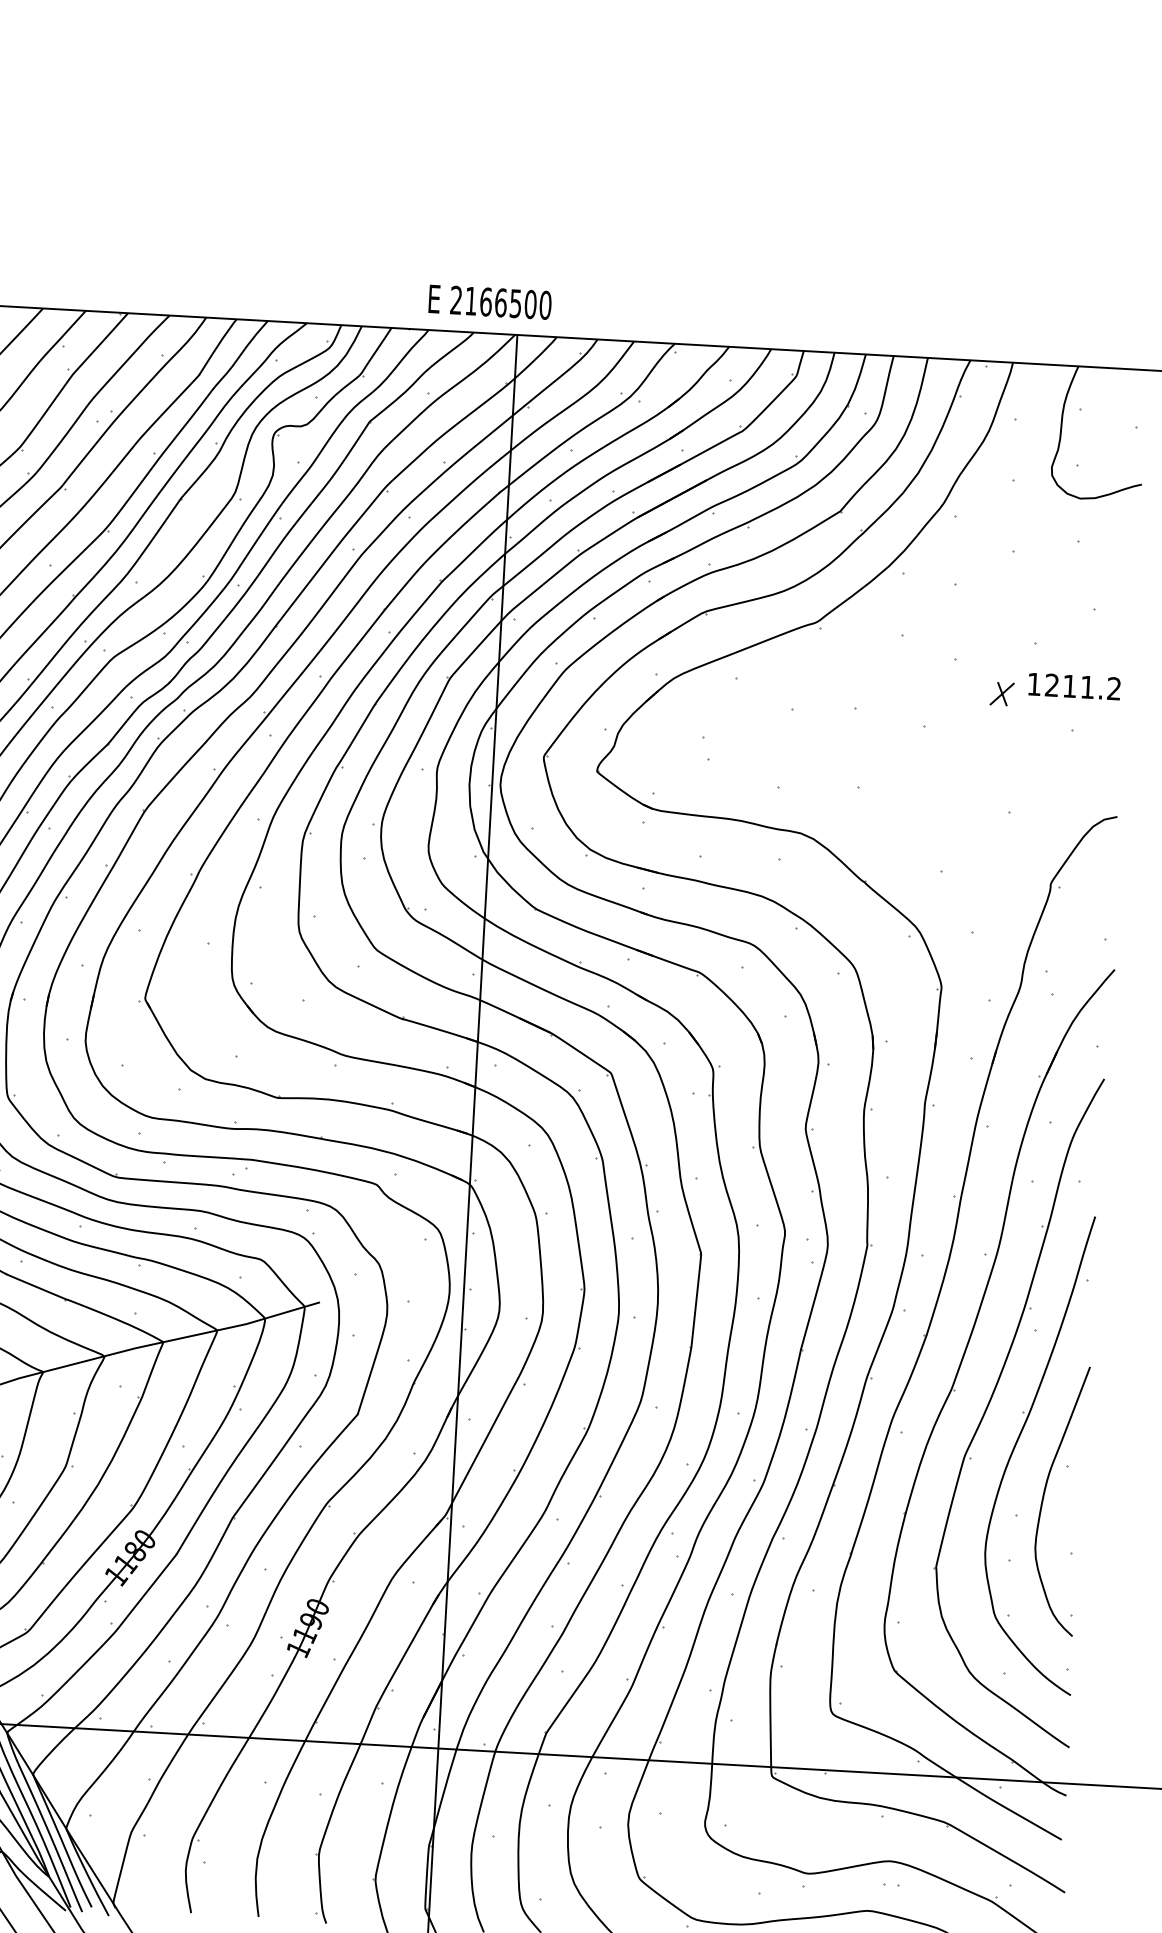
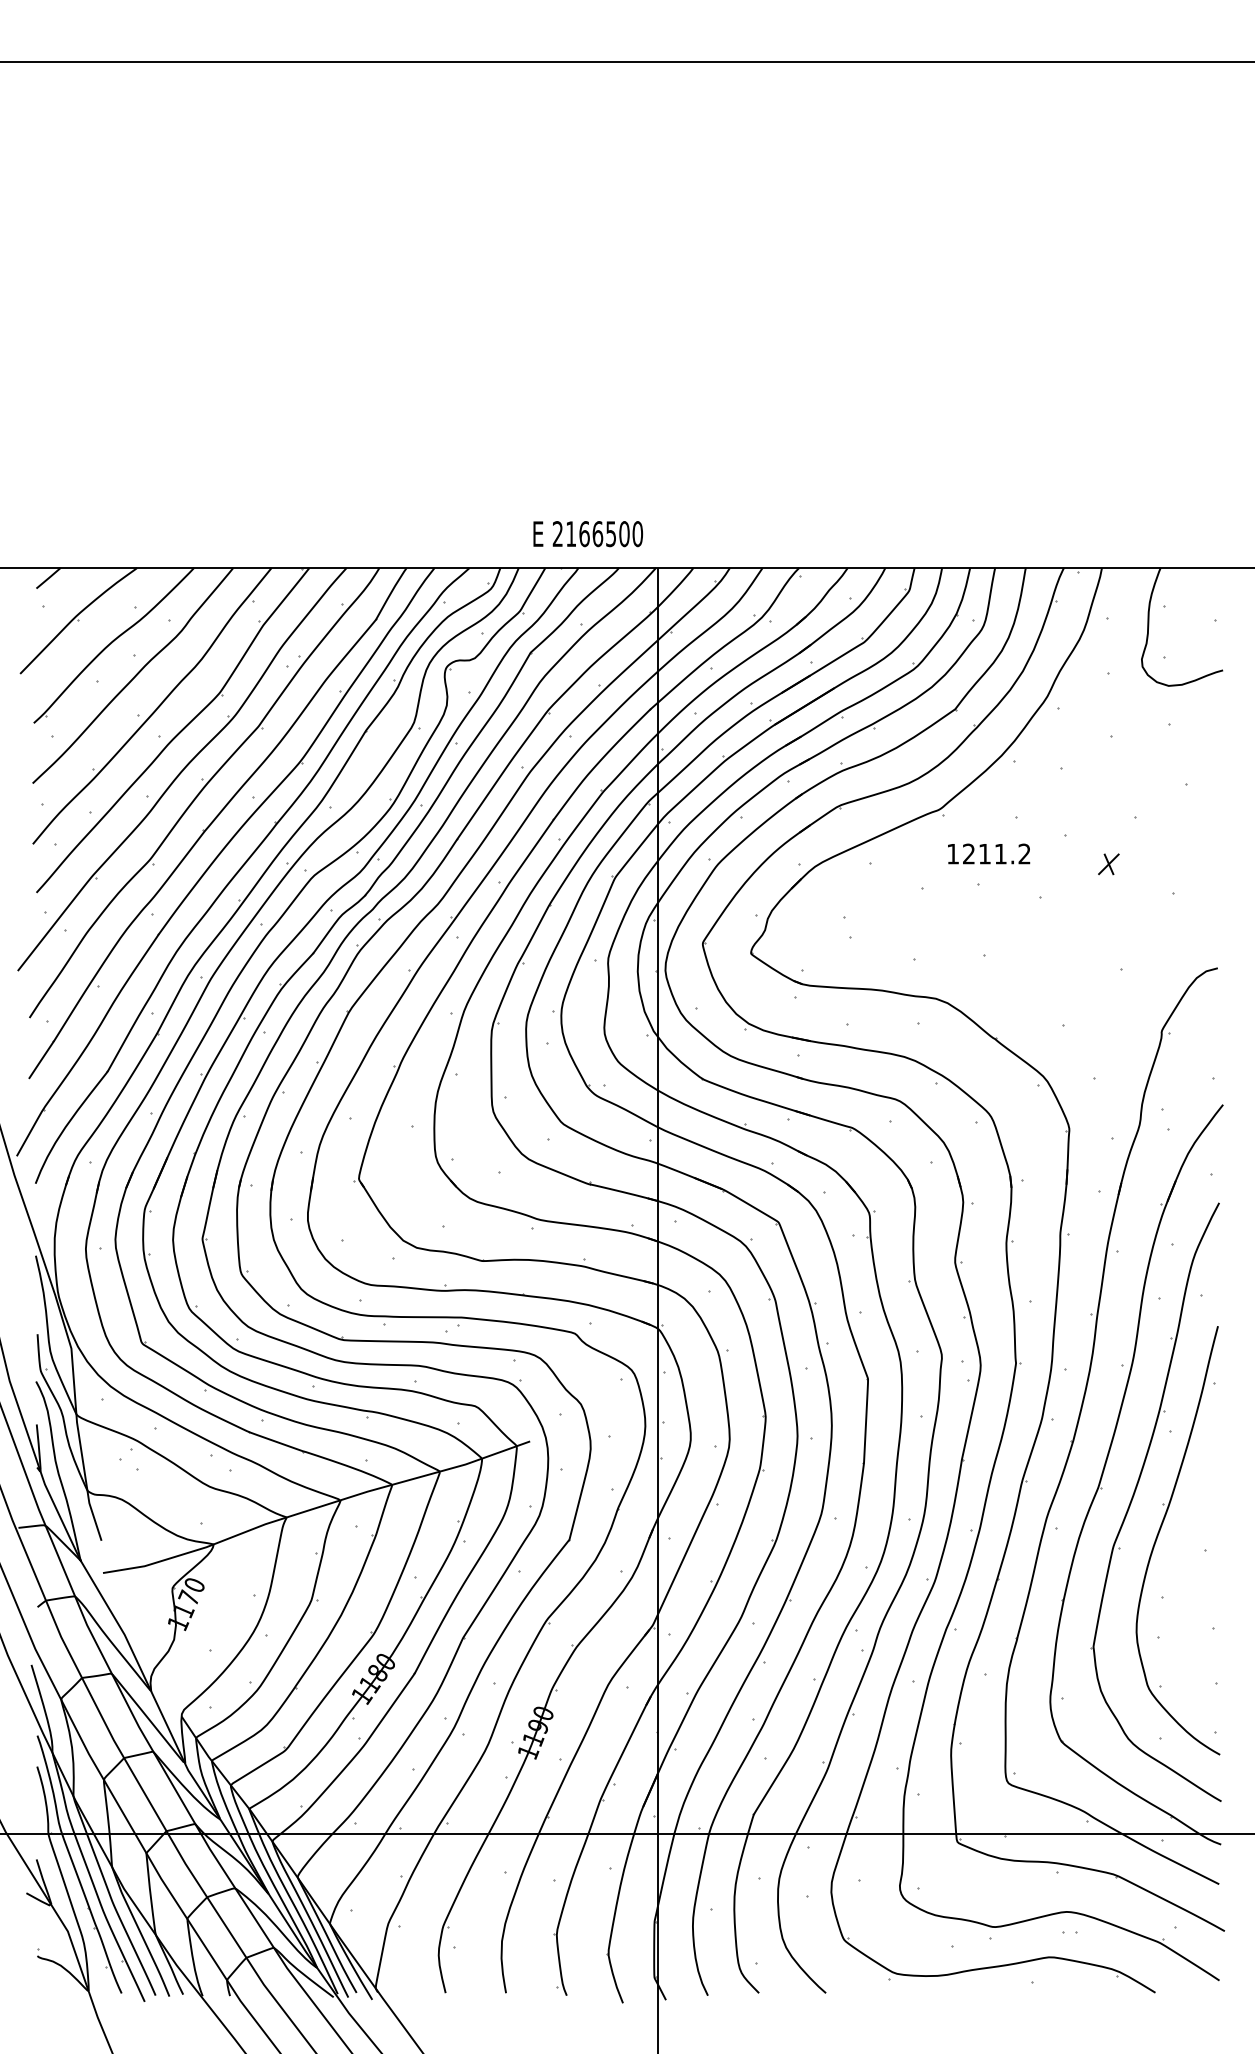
text: (489, 302) -> (587, 534), moved
text: (1075, 686) -> (989, 853), moved
curve: (1044, 1499) -> (1186, 1581), removed

